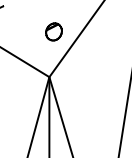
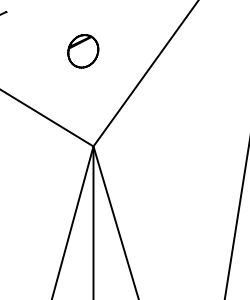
part: (53, 31) -> (82, 50), moved

